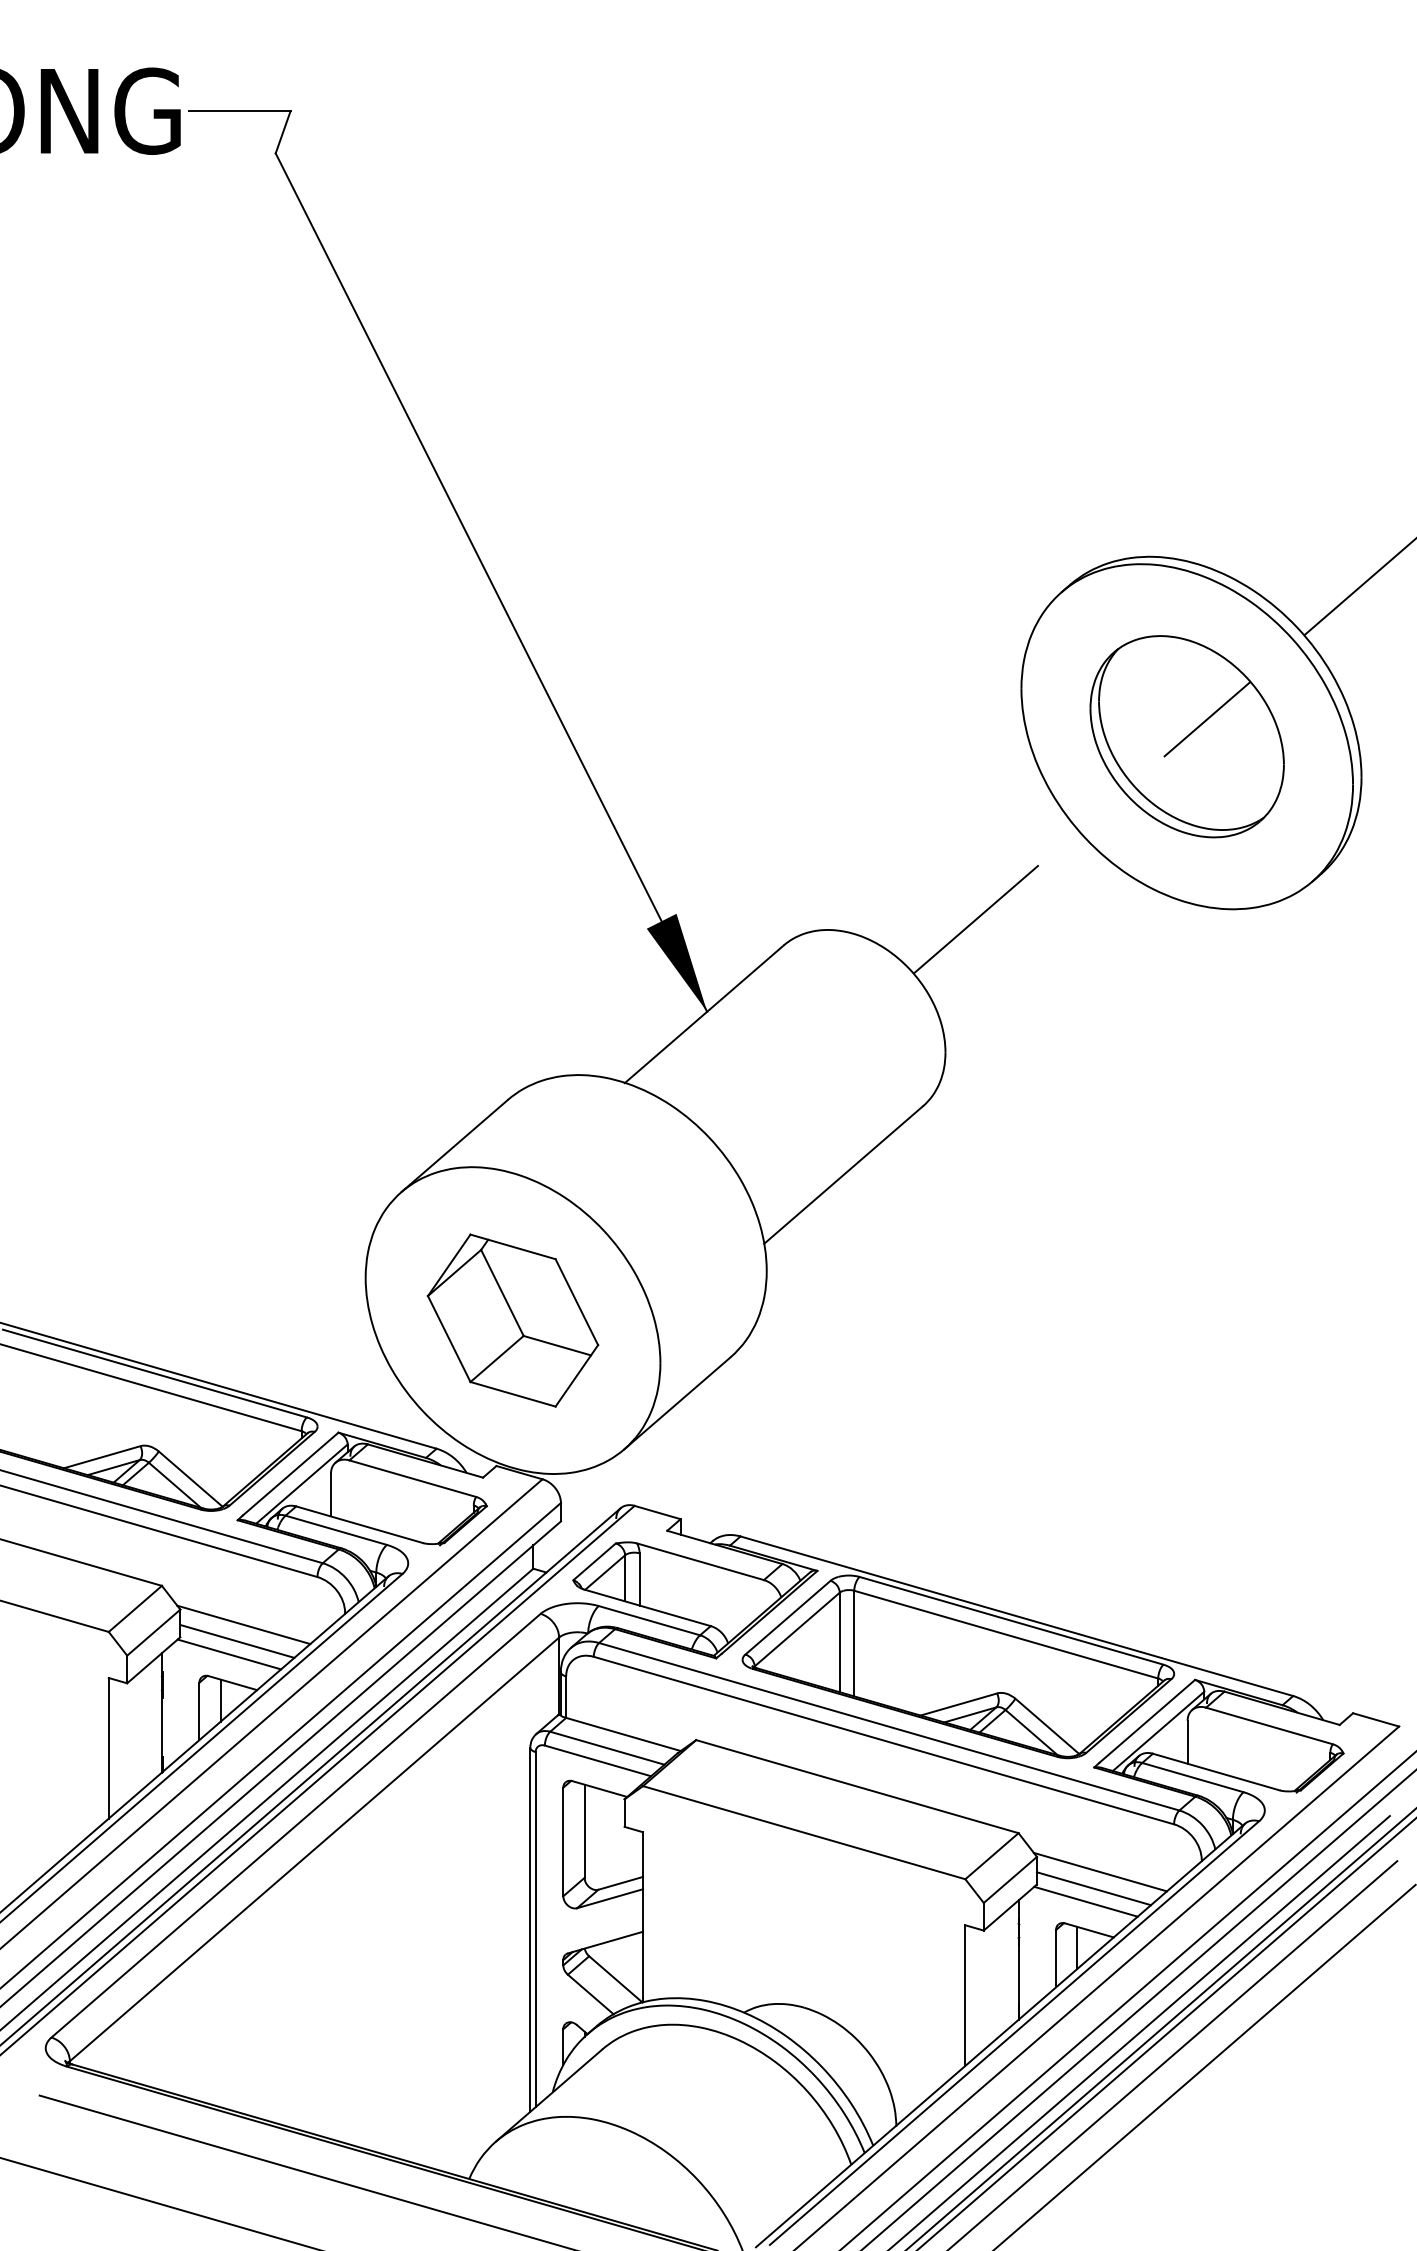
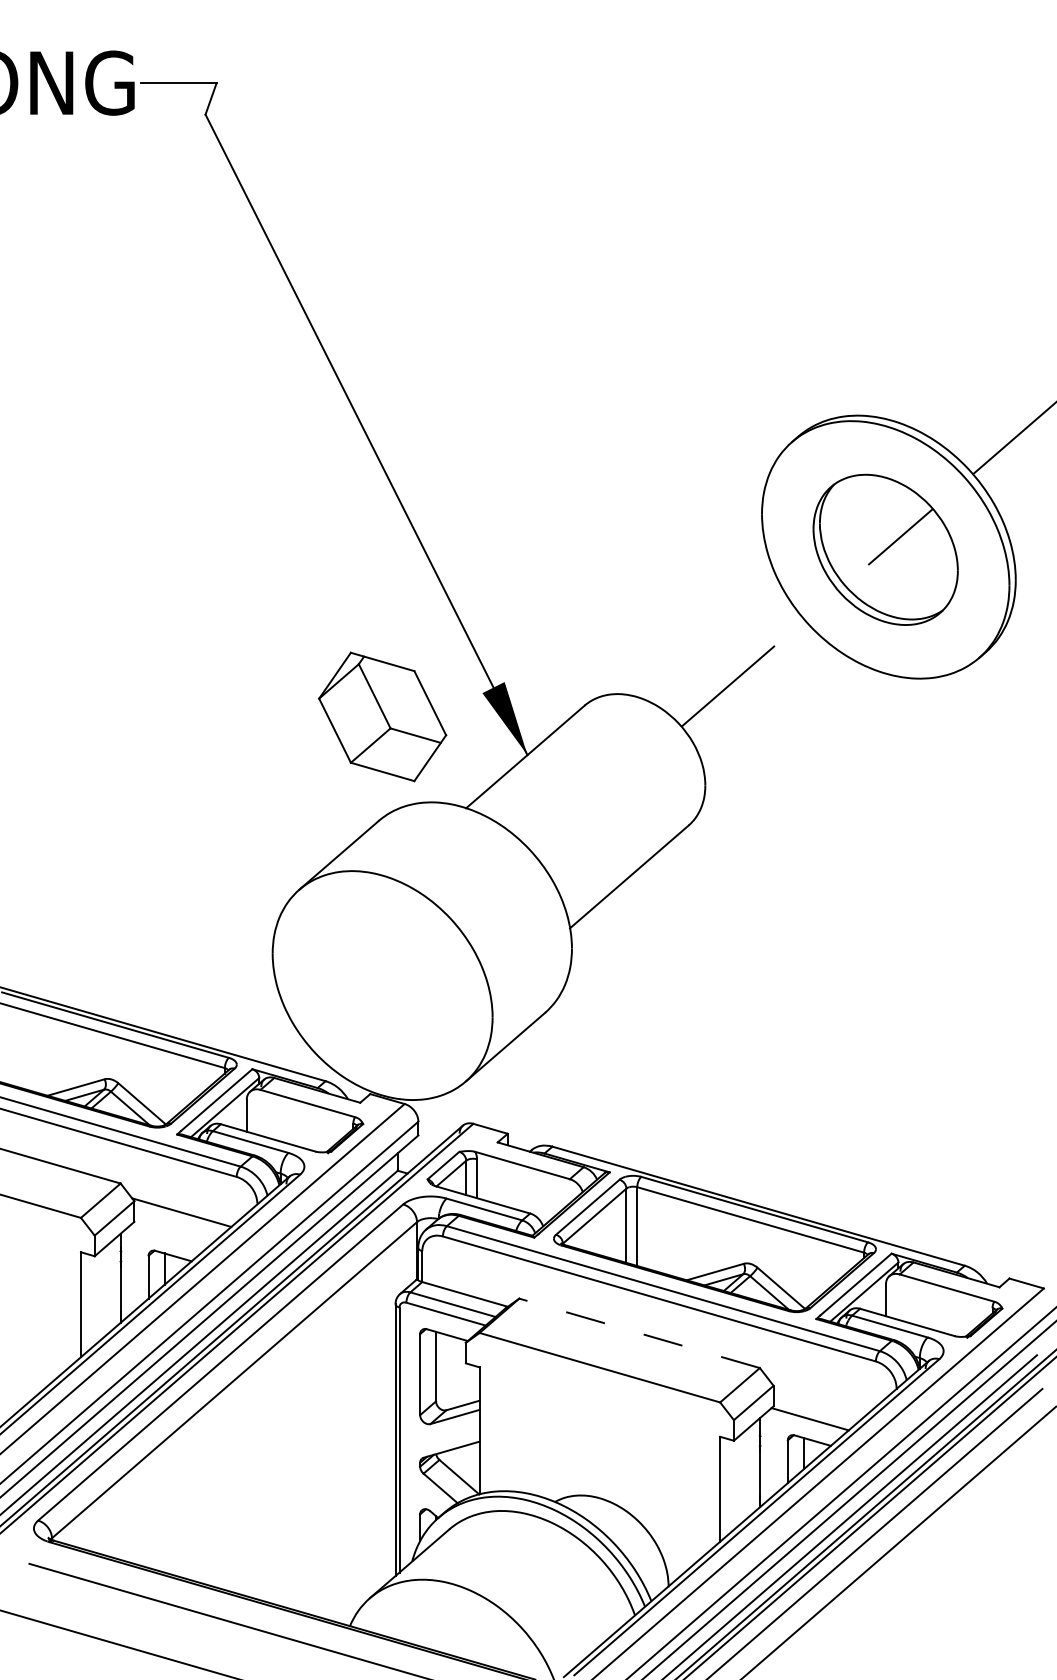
part: (512, 1320) -> (382, 716), moved
line: (237, 1640) -> (177, 1224), removed
line: (229, 1654) -> (171, 1234), removed
line: (857, 1786) -> (639, 1333), solid -> dashed
line: (1099, 1871) -> (820, 1396), removed
line: (1093, 1888) -> (815, 1409), removed

